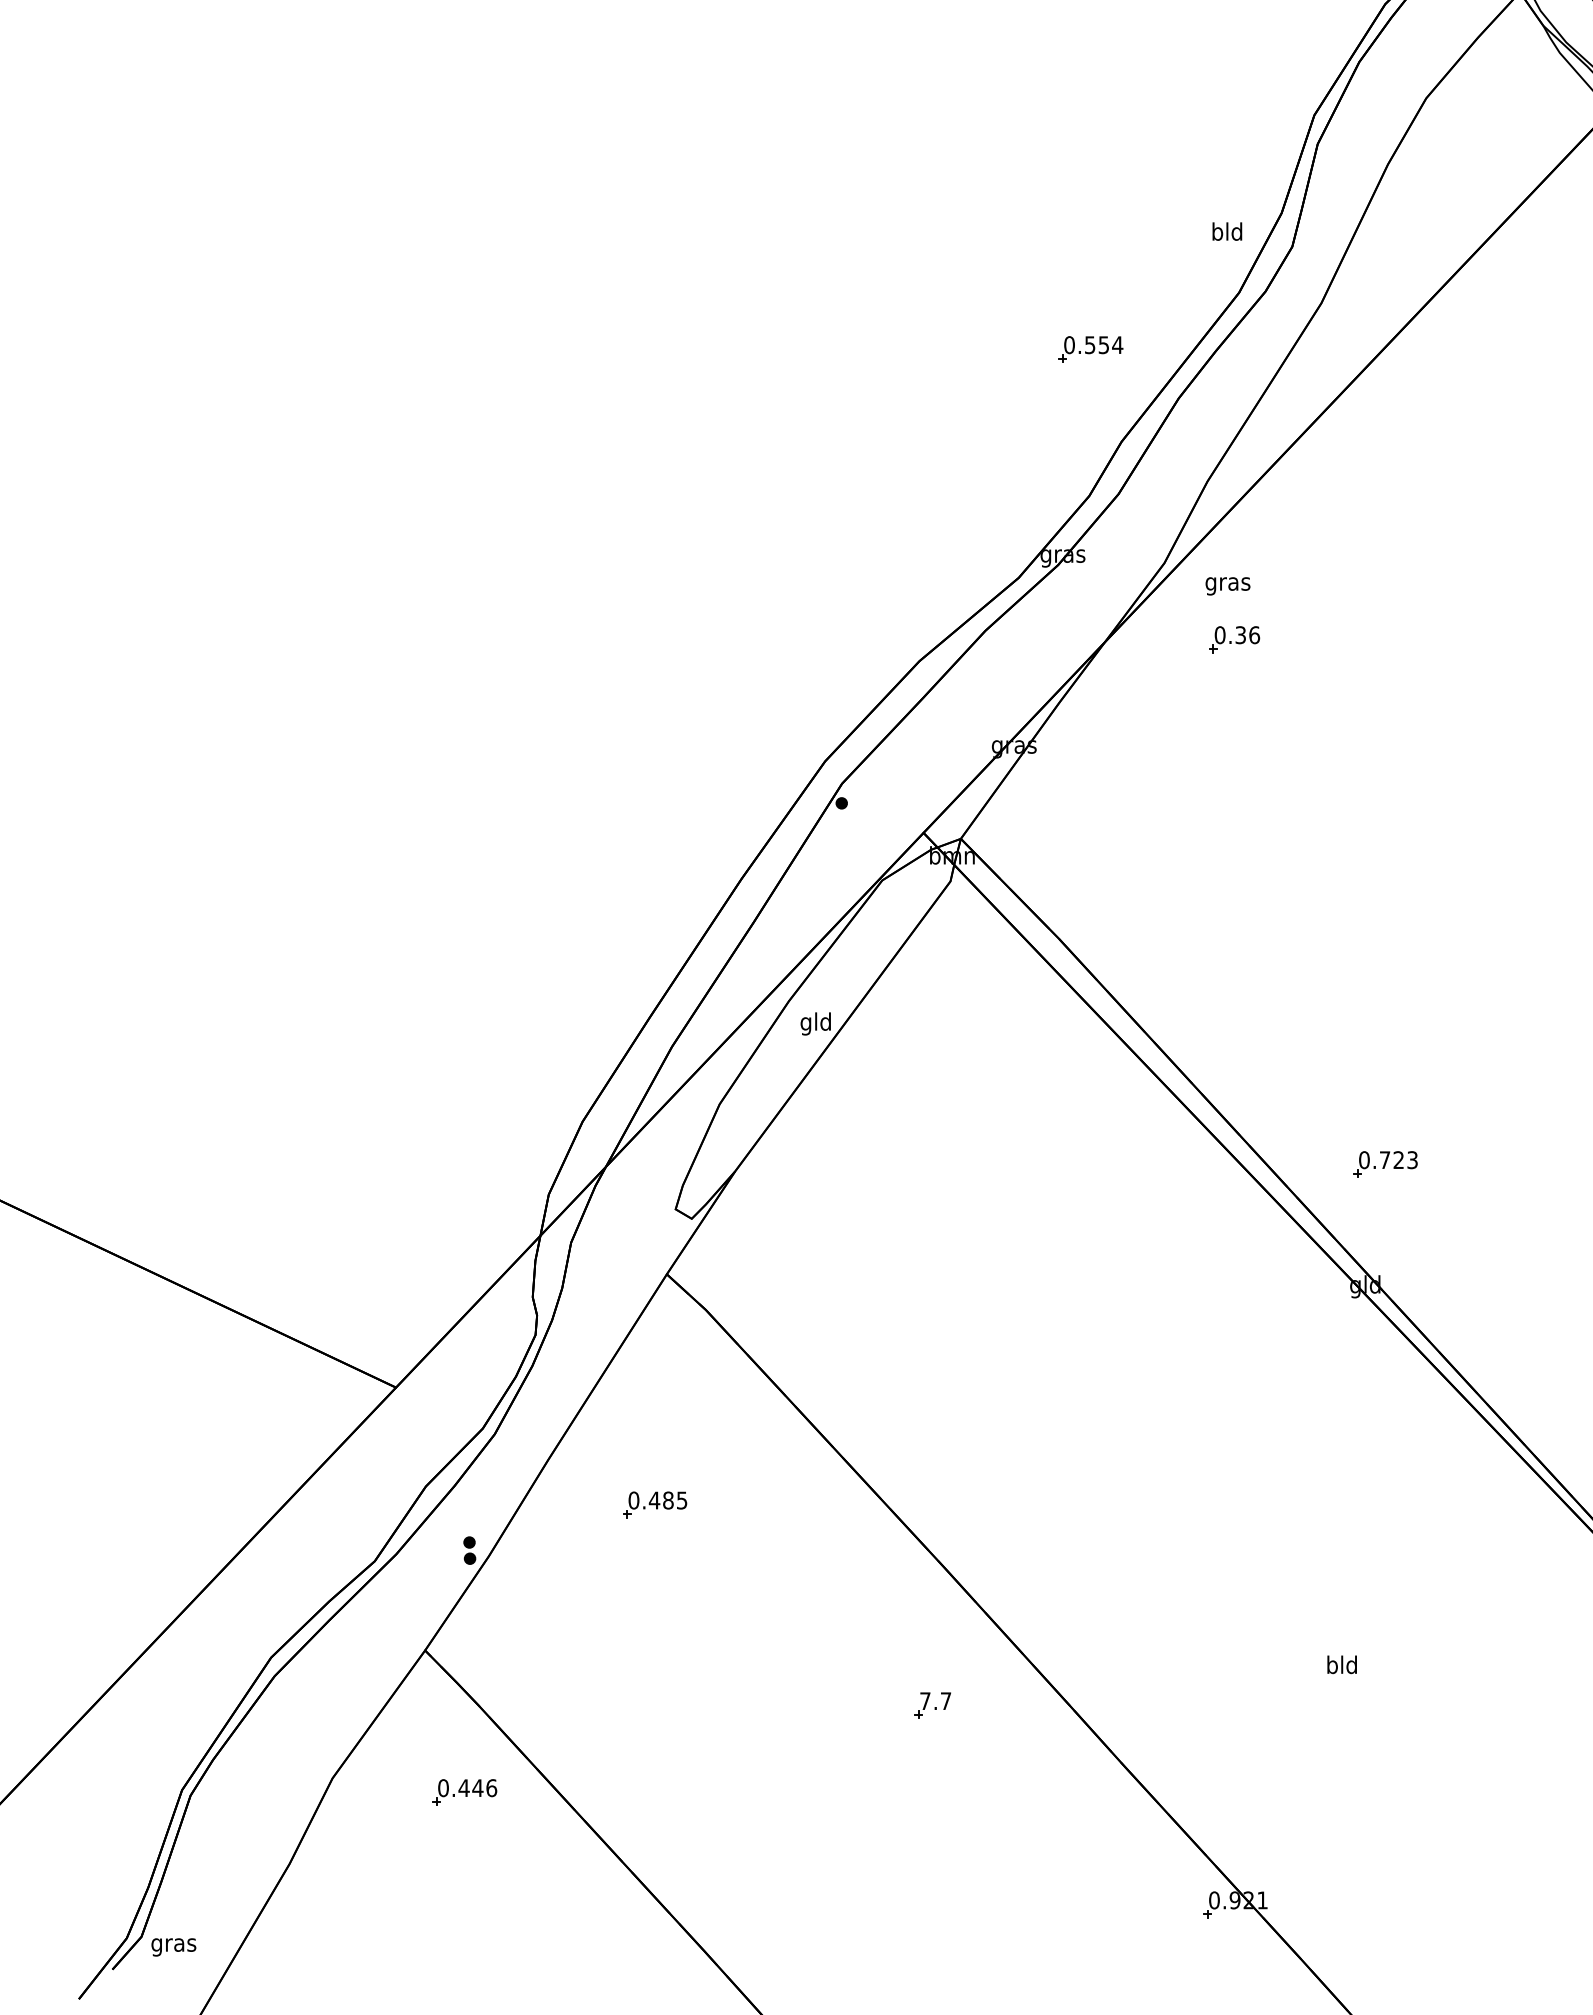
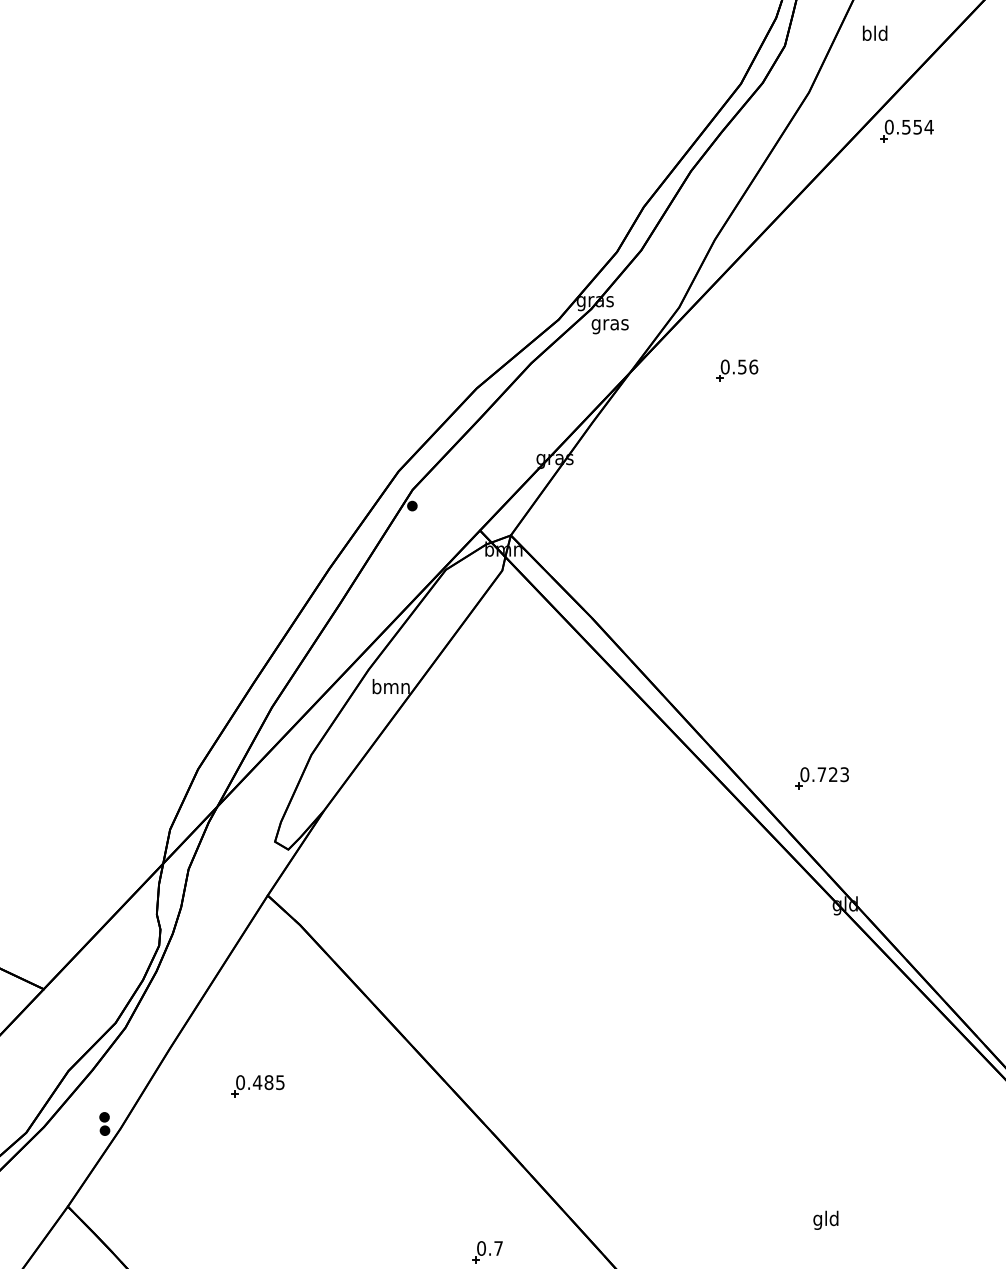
text: (1227, 231) -> (875, 33), moved
part: (1090, 349) -> (906, 130), moved
text: (1227, 586) -> (609, 326), moved
text: (1240, 634) -> (742, 366), 0.36 -> 0.56
text: (815, 1023) -> (390, 688), gld -> bmn
part: (1385, 1164) -> (822, 778), moved
text: (1331, 1666) -> (817, 1219), bld -> gld
text: (925, 1701) -> (481, 1248), 7.7 -> 0.7

